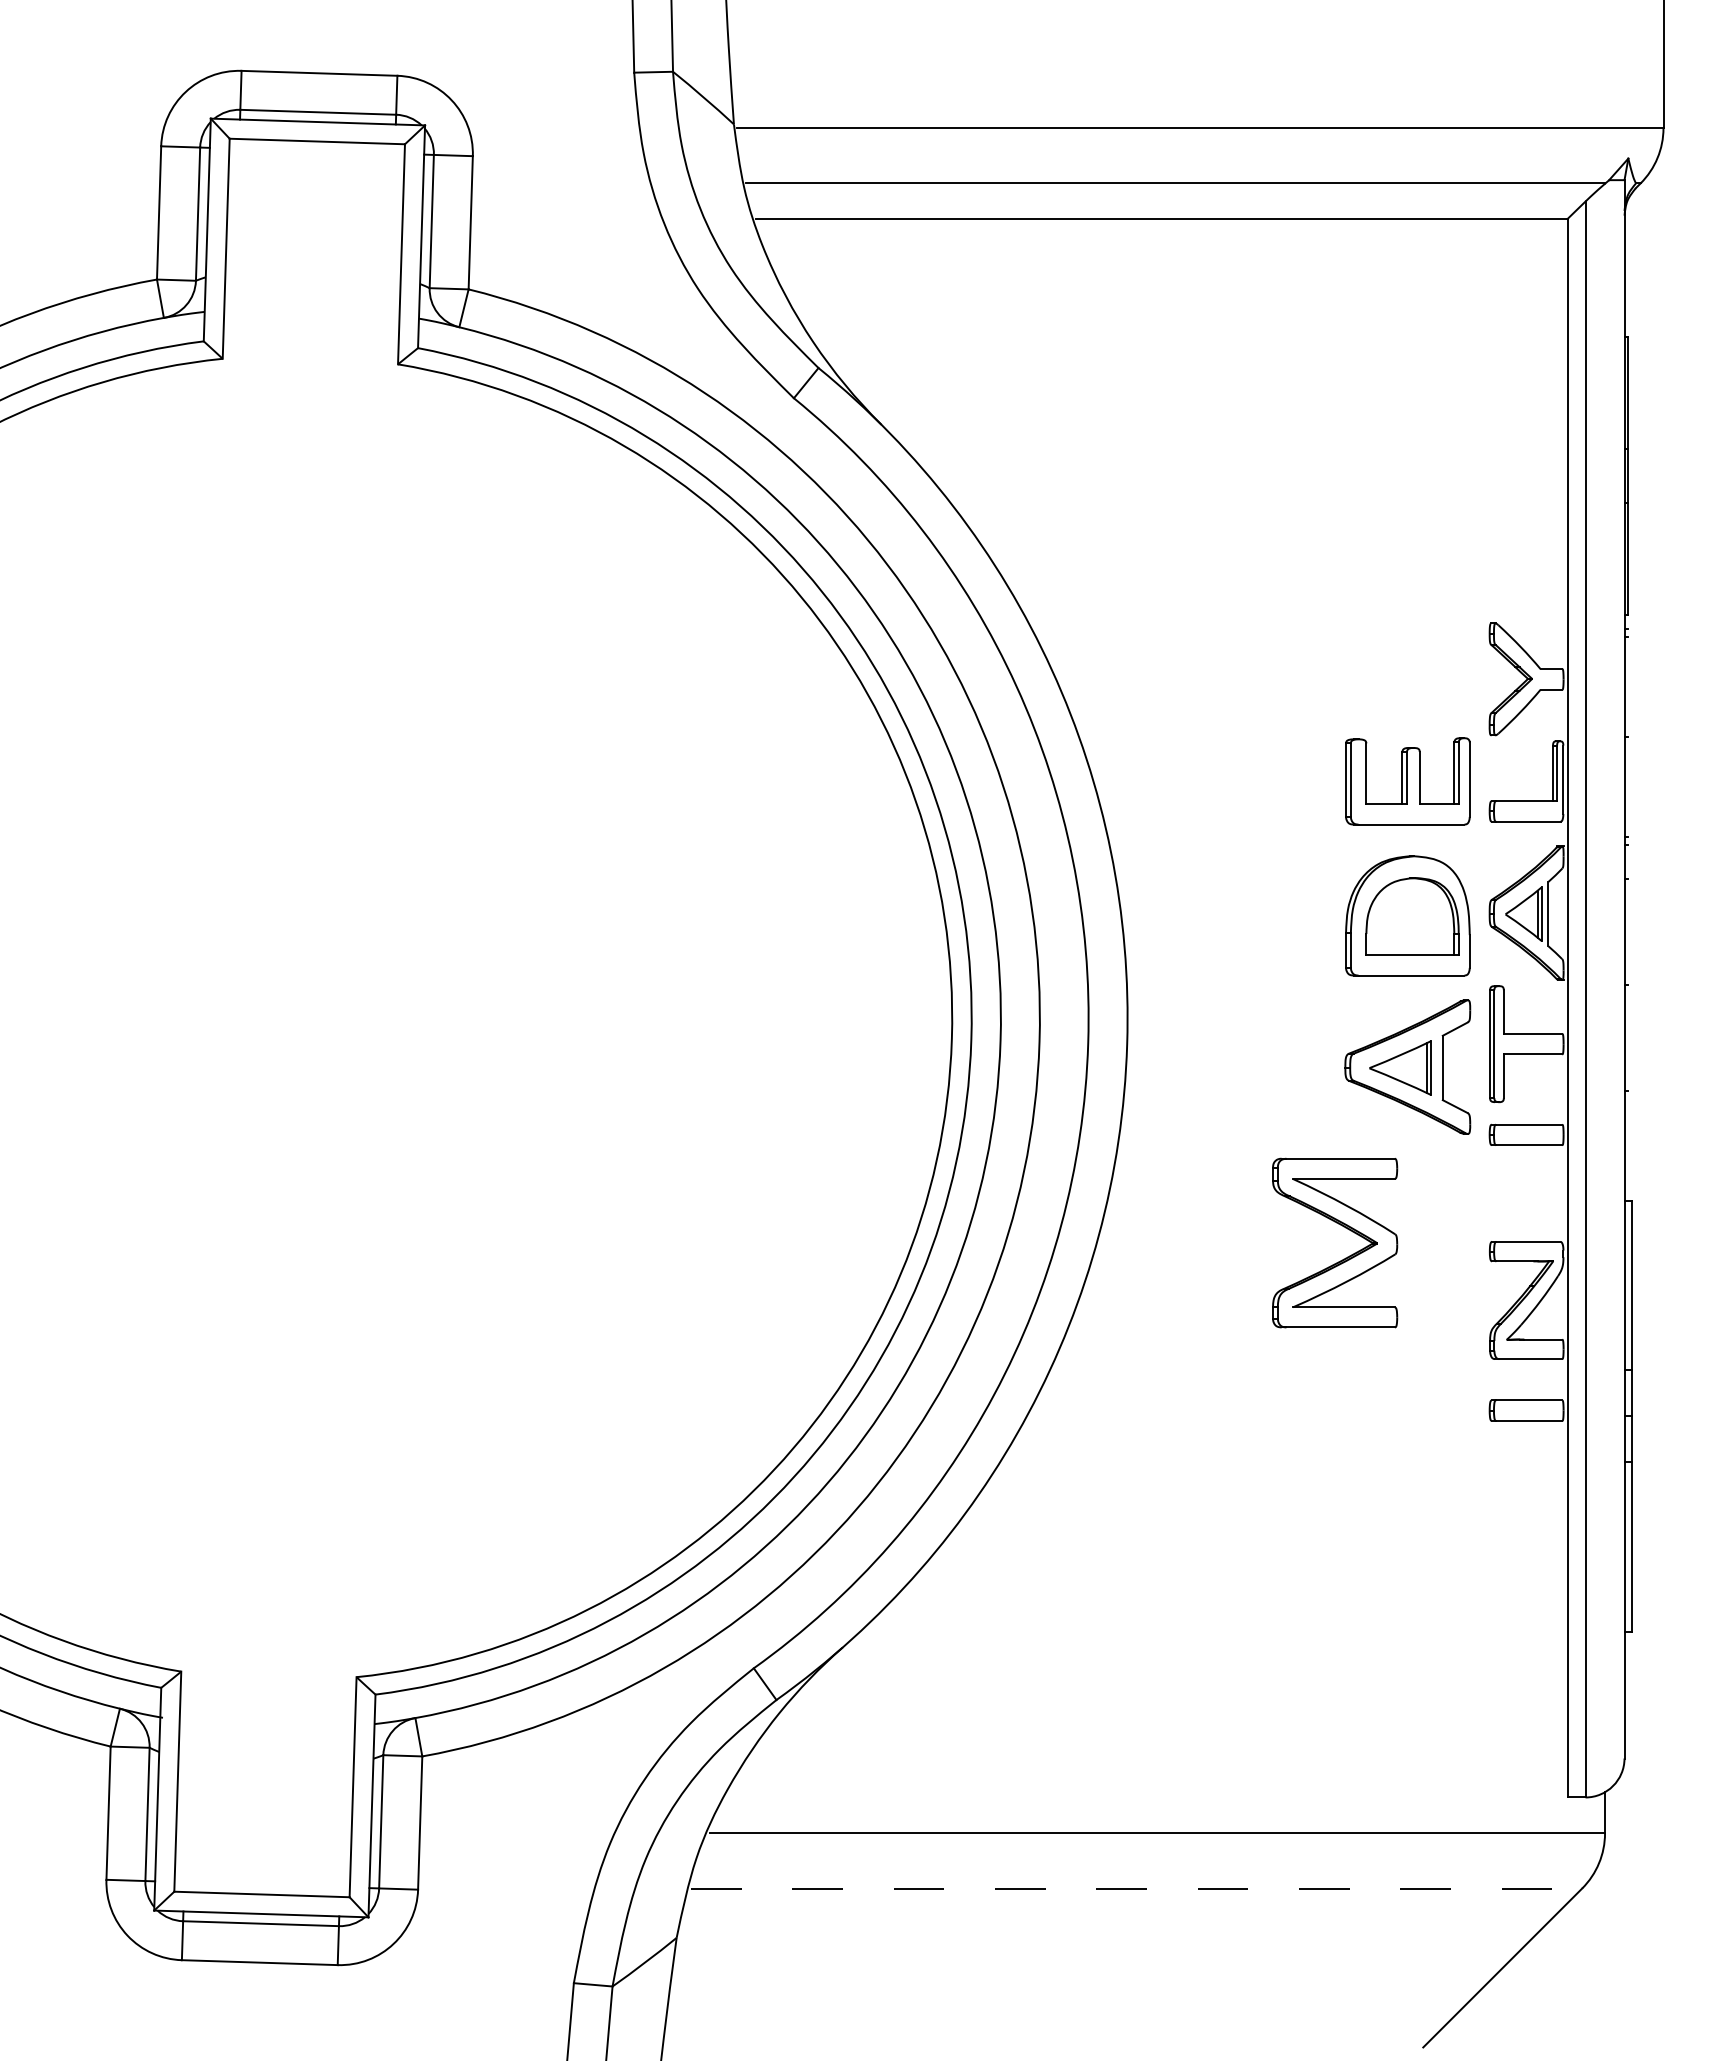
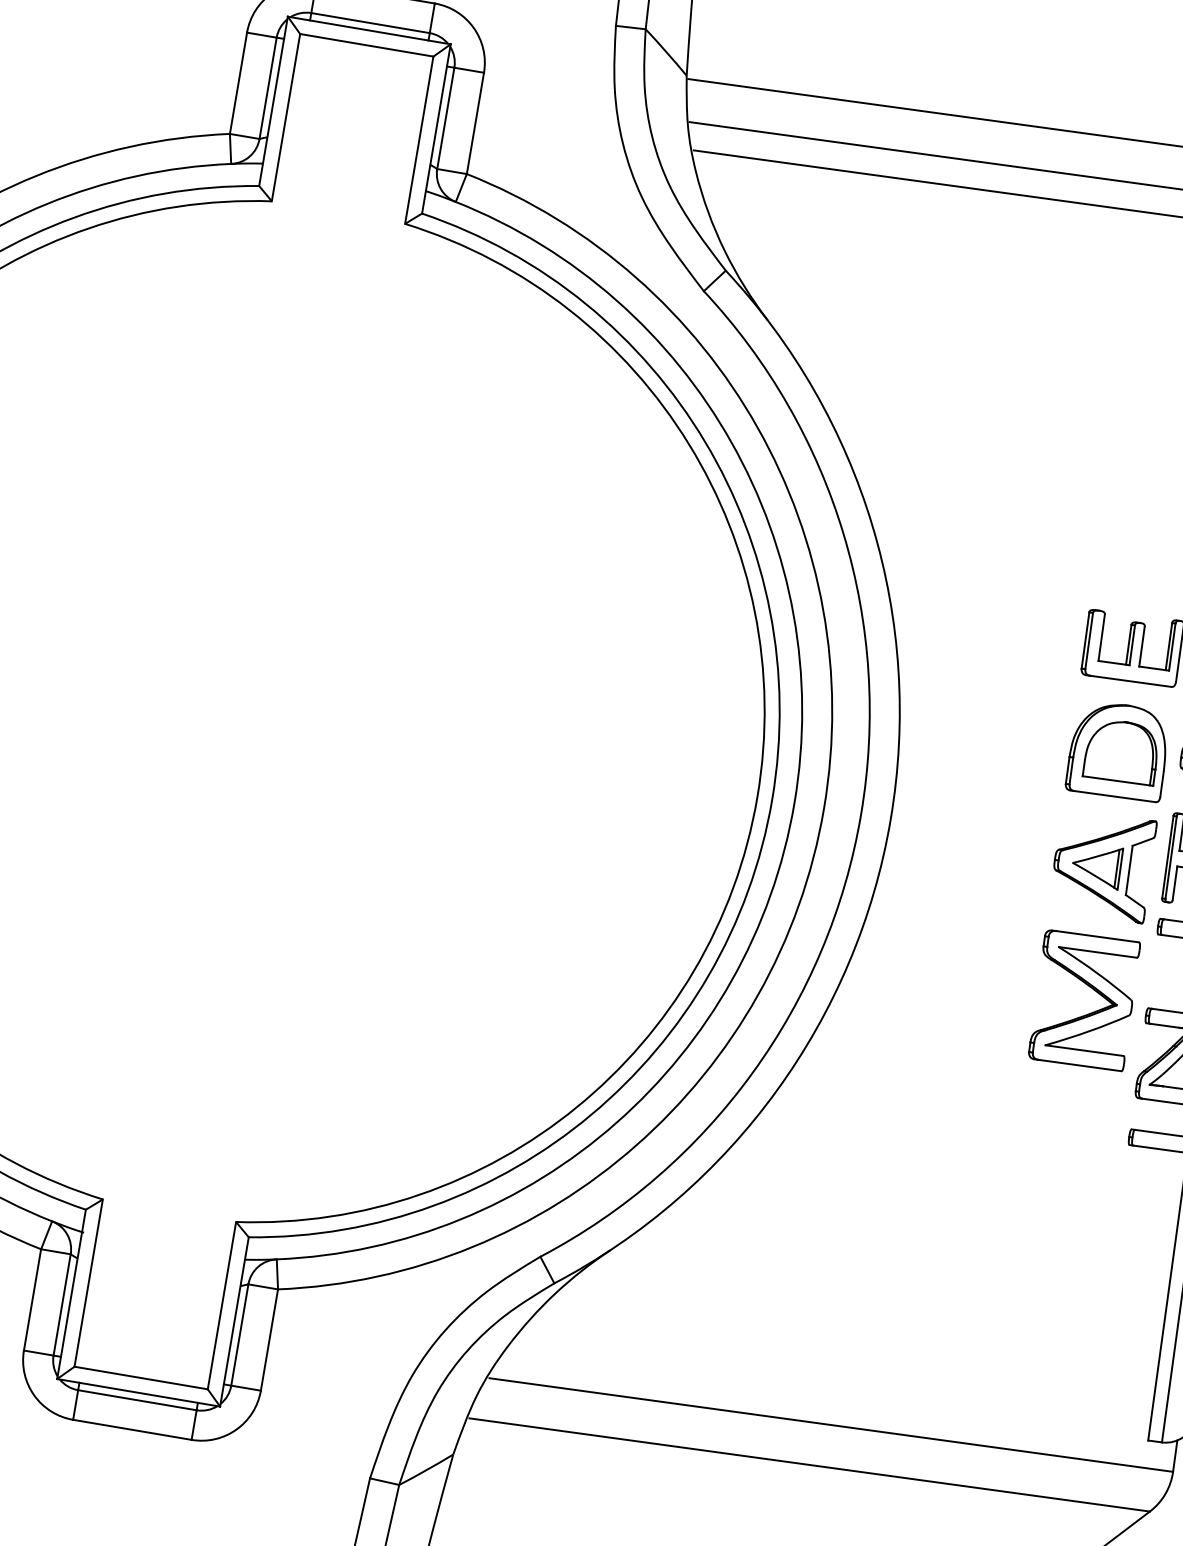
part: (1343, 1227) -> (1092, 989), moved
line: (1136, 1888) -> (809, 1464), dashed -> solid

